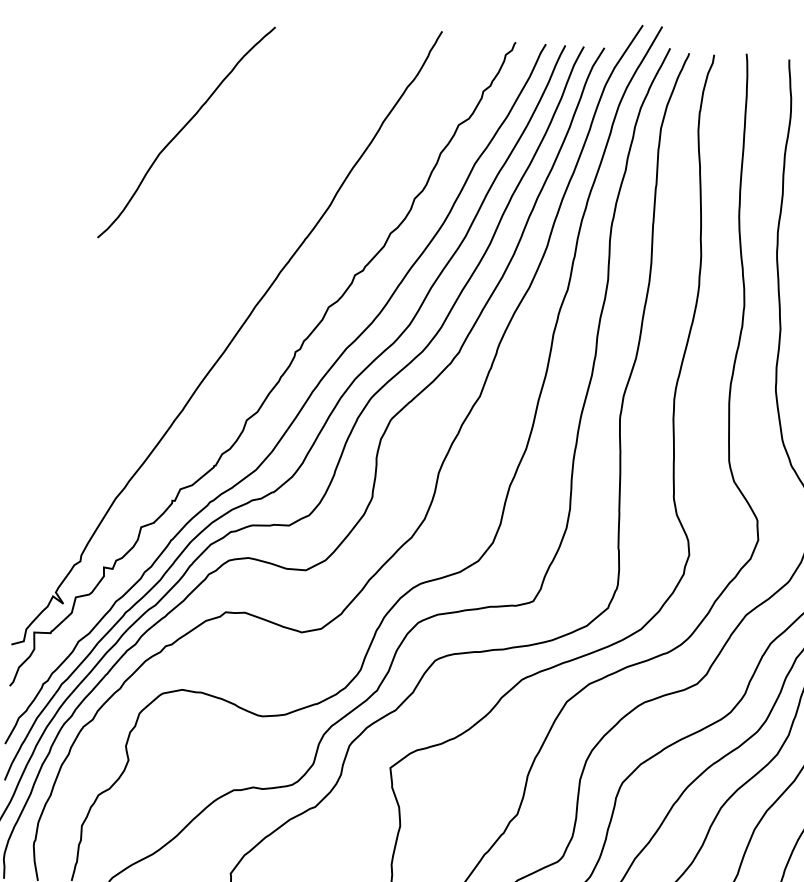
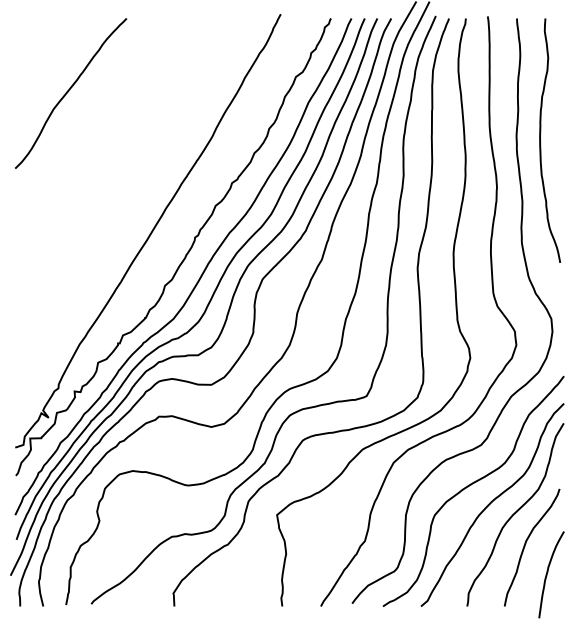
curve: (184, 129) -> (69, 91), moved

